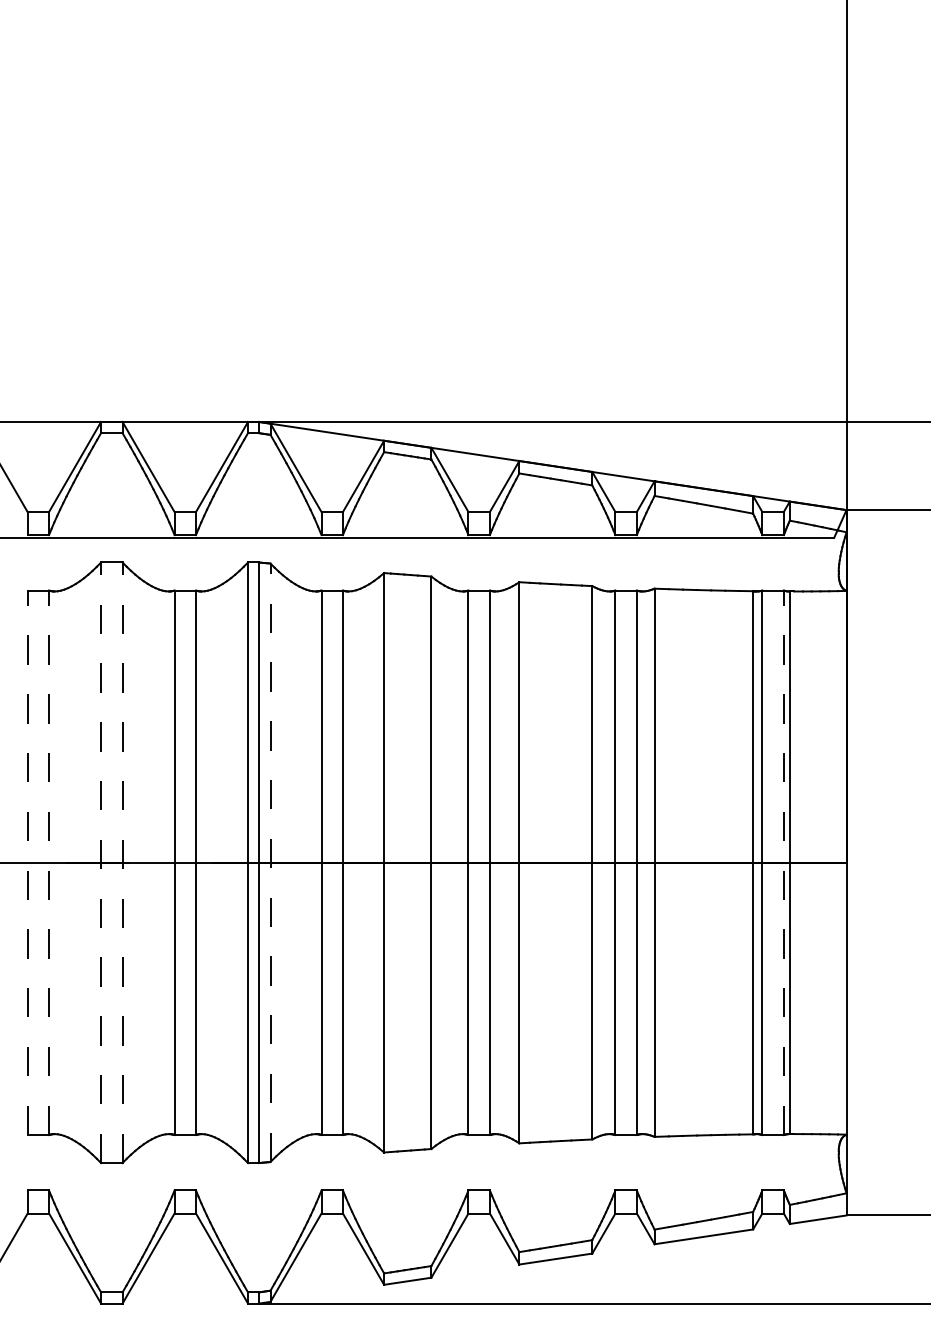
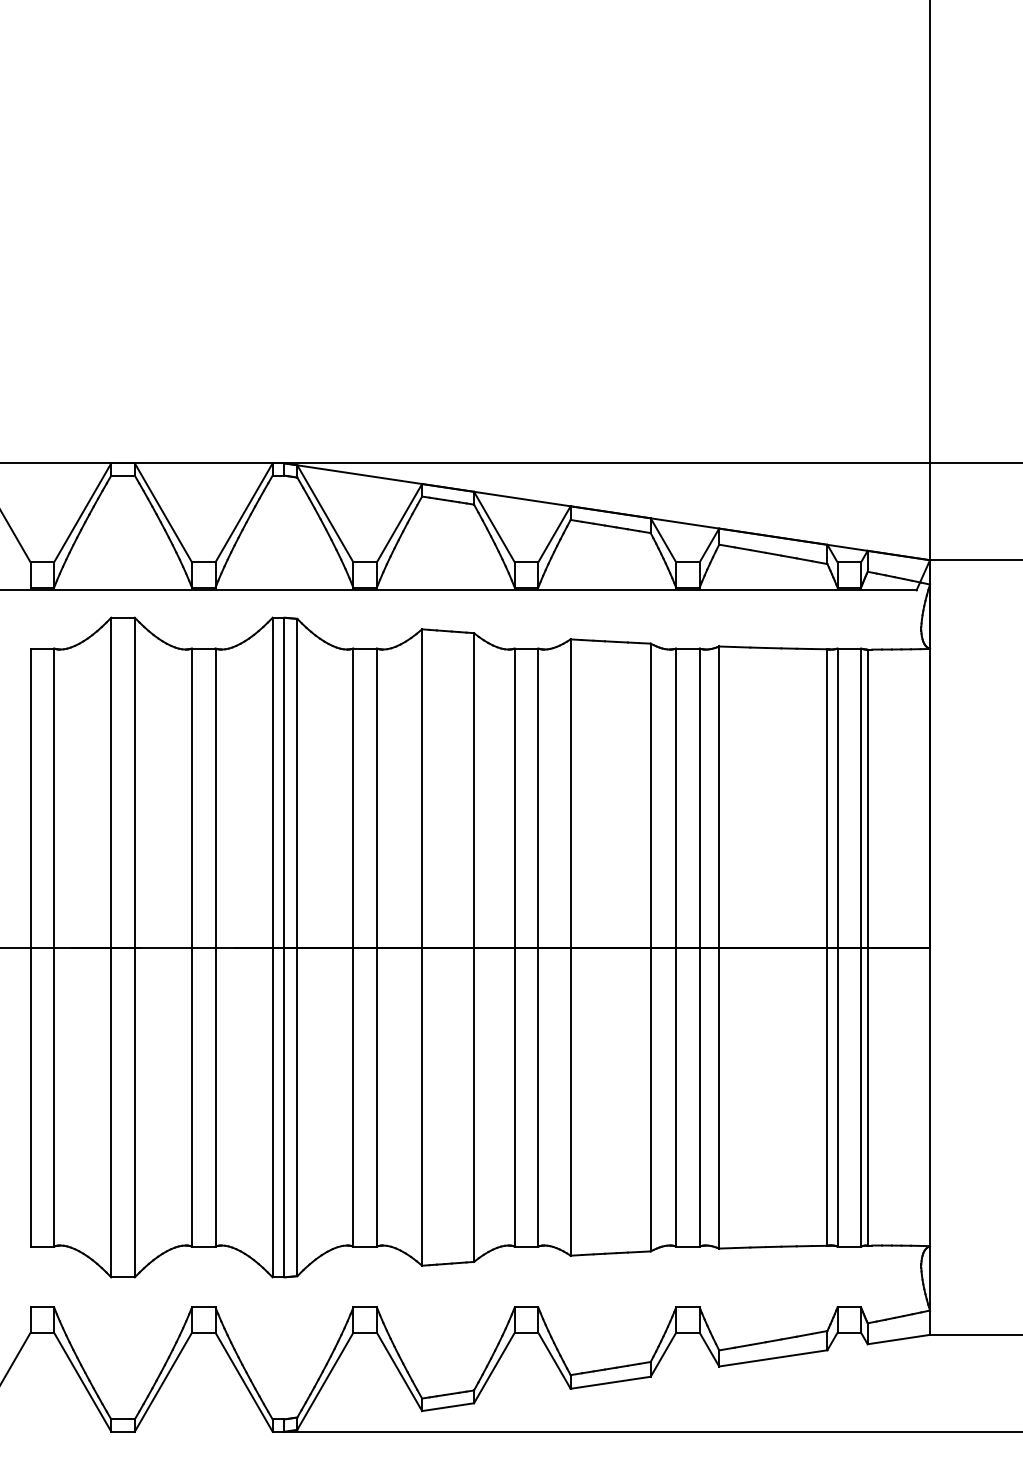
line: (27, 862) -> (30, 947), dashed -> solid
line: (49, 862) -> (54, 947), dashed -> solid
line: (101, 862) -> (111, 947), dashed -> solid
line: (122, 862) -> (134, 947), dashed -> solid
line: (270, 862) -> (297, 947), dashed -> solid
line: (784, 862) -> (861, 947), dashed -> solid

